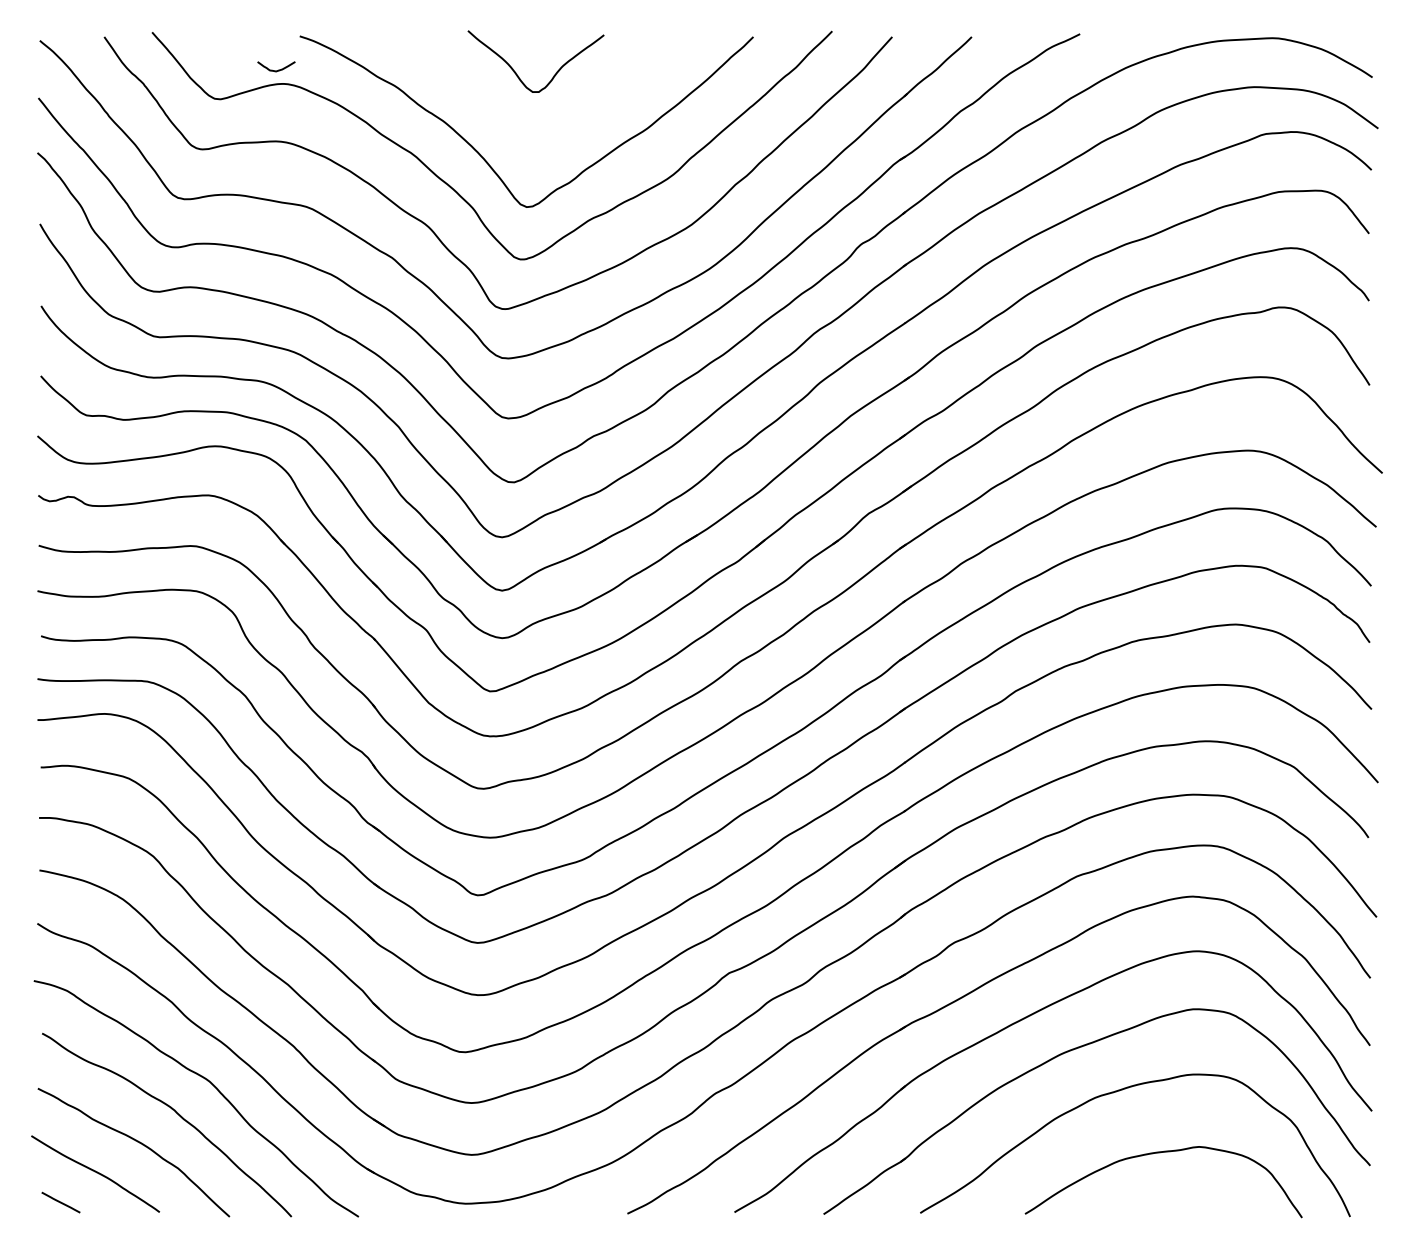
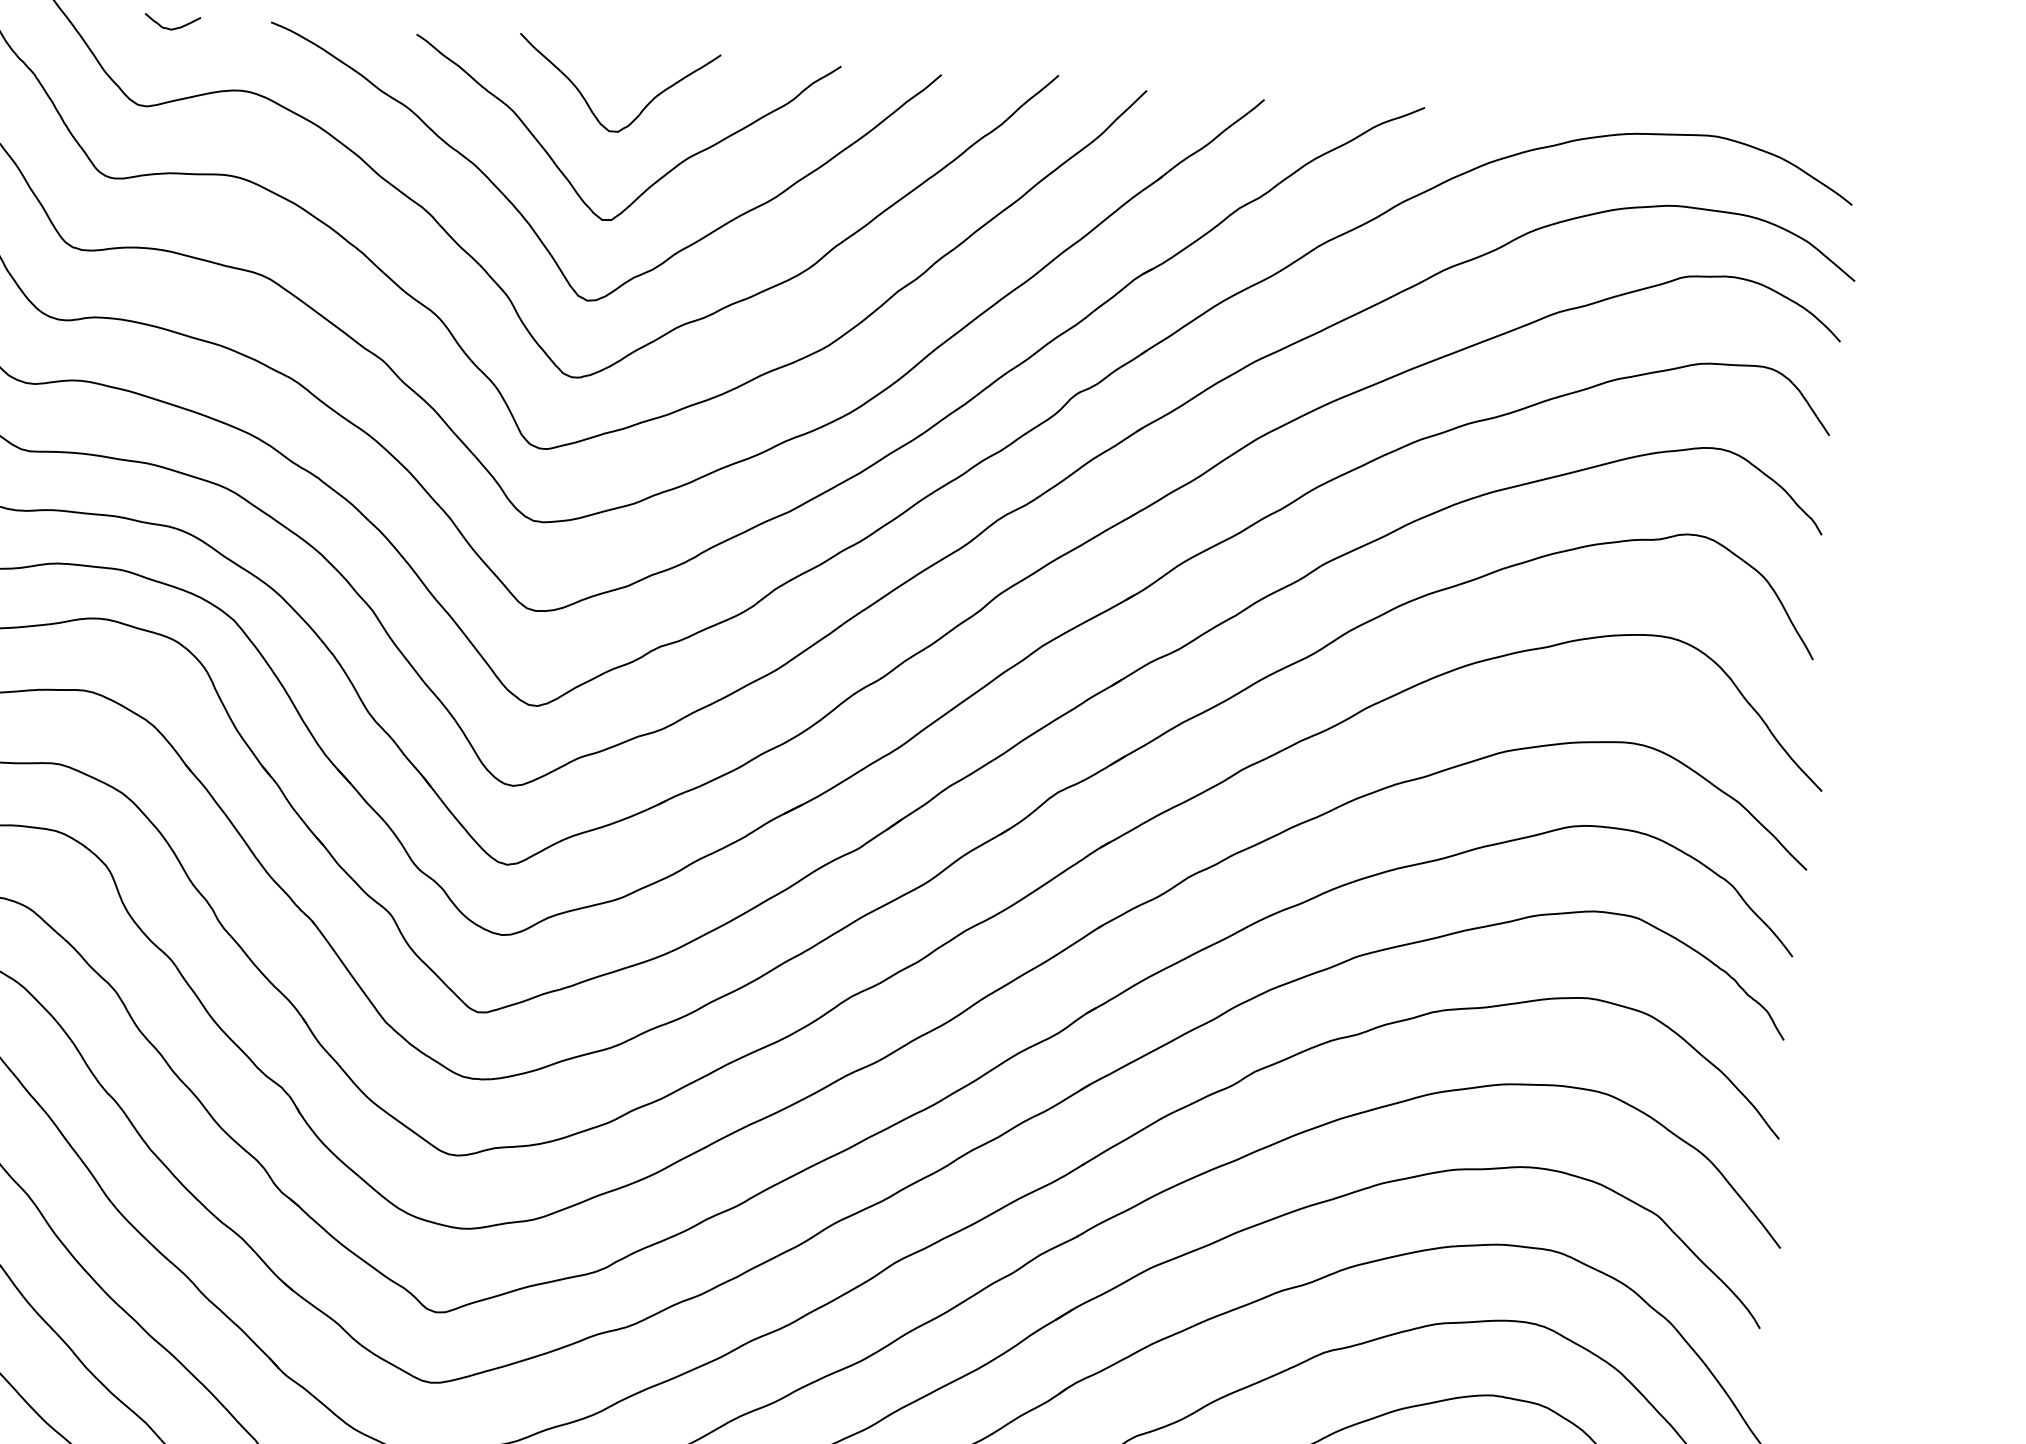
curve: (278, 69) -> (175, 27), moved
curve: (564, 124) -> (652, 182), added

